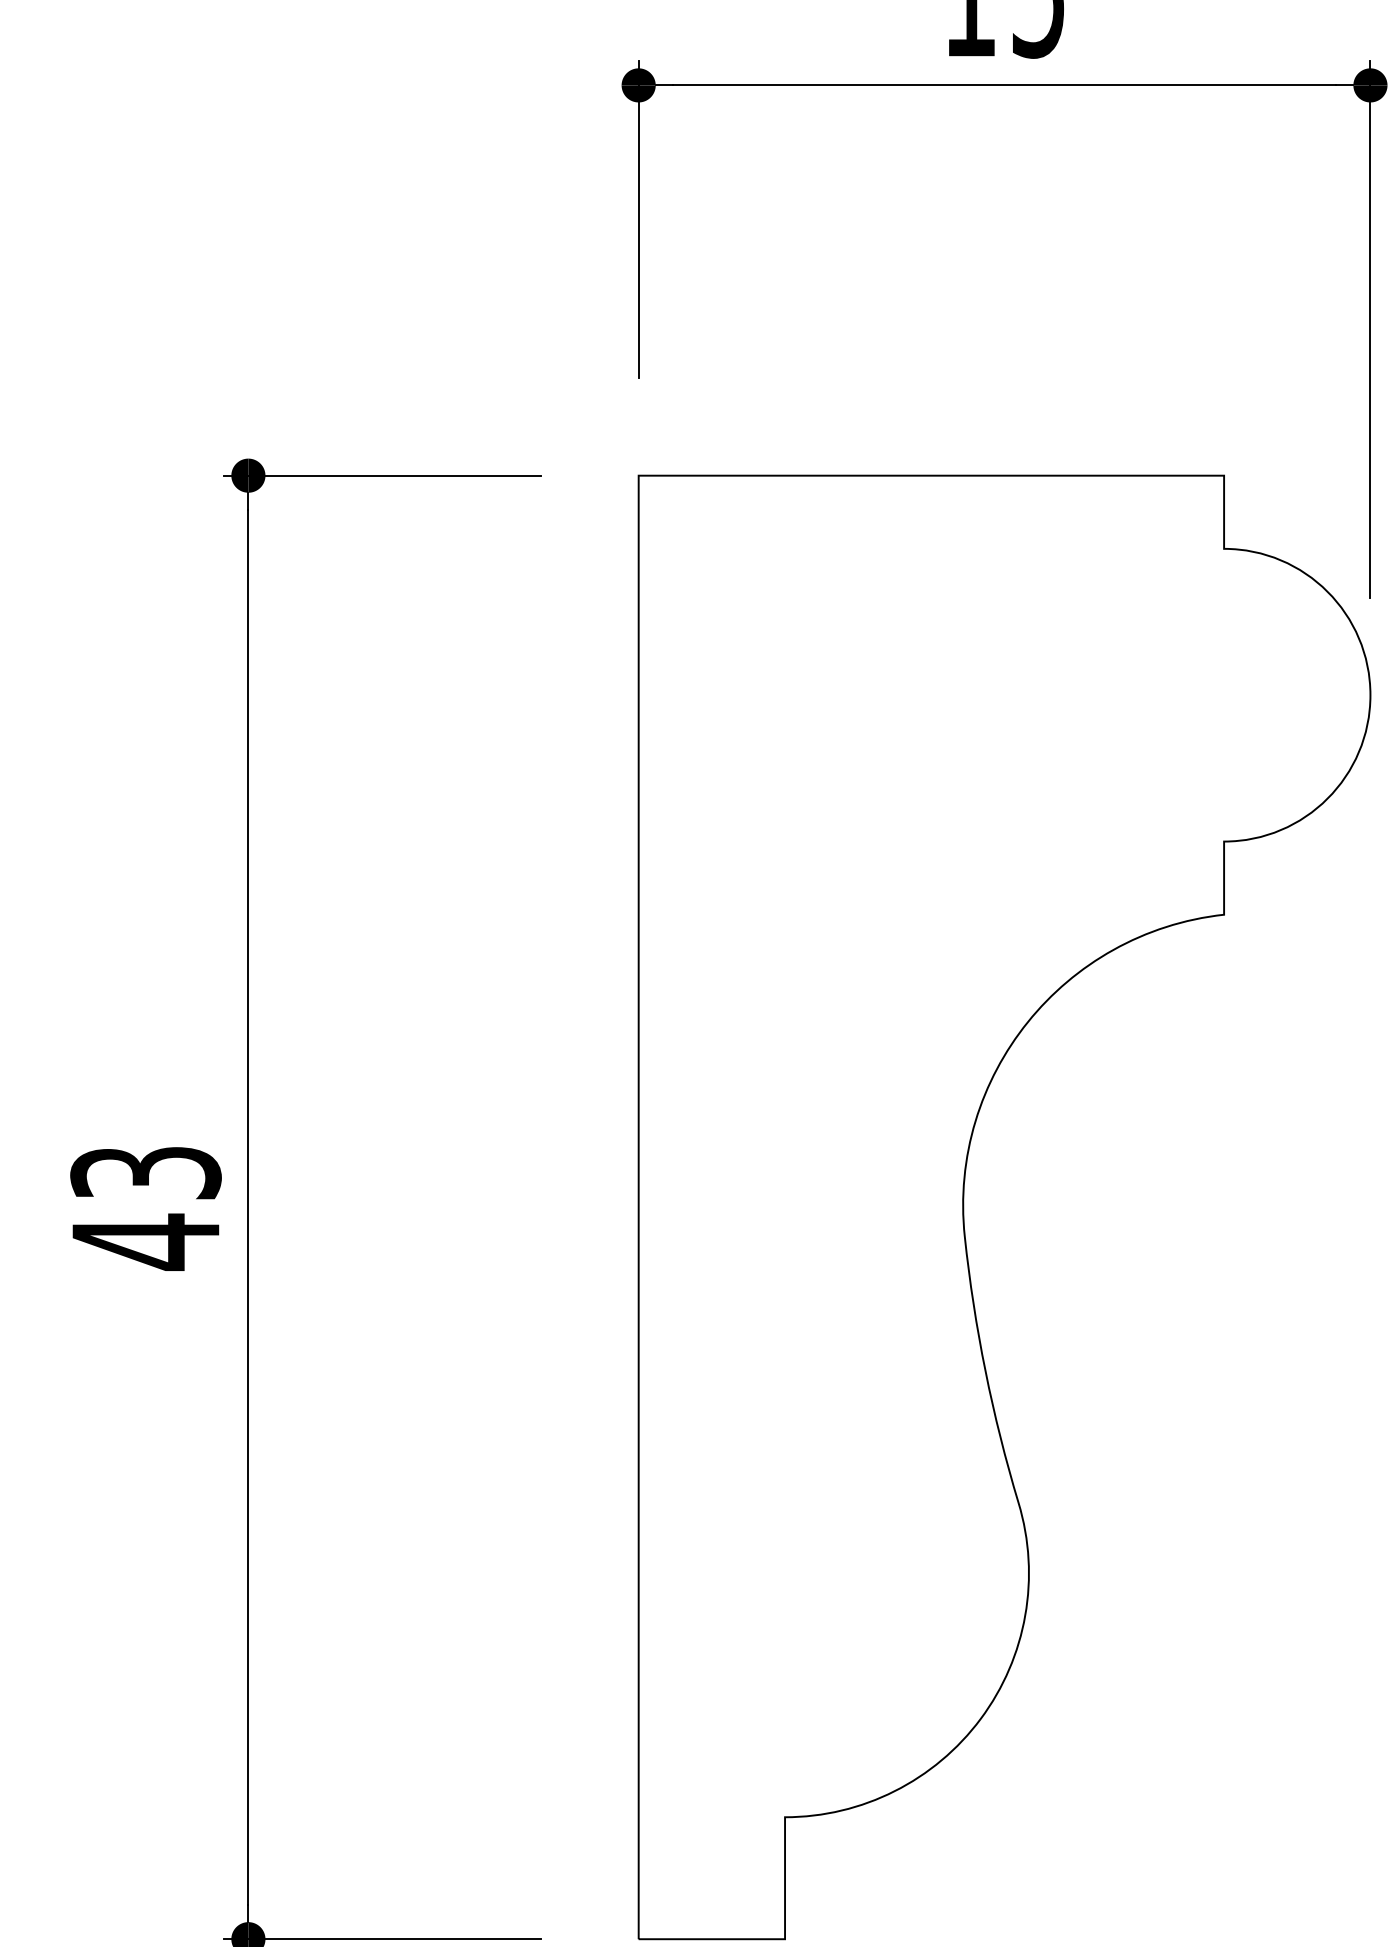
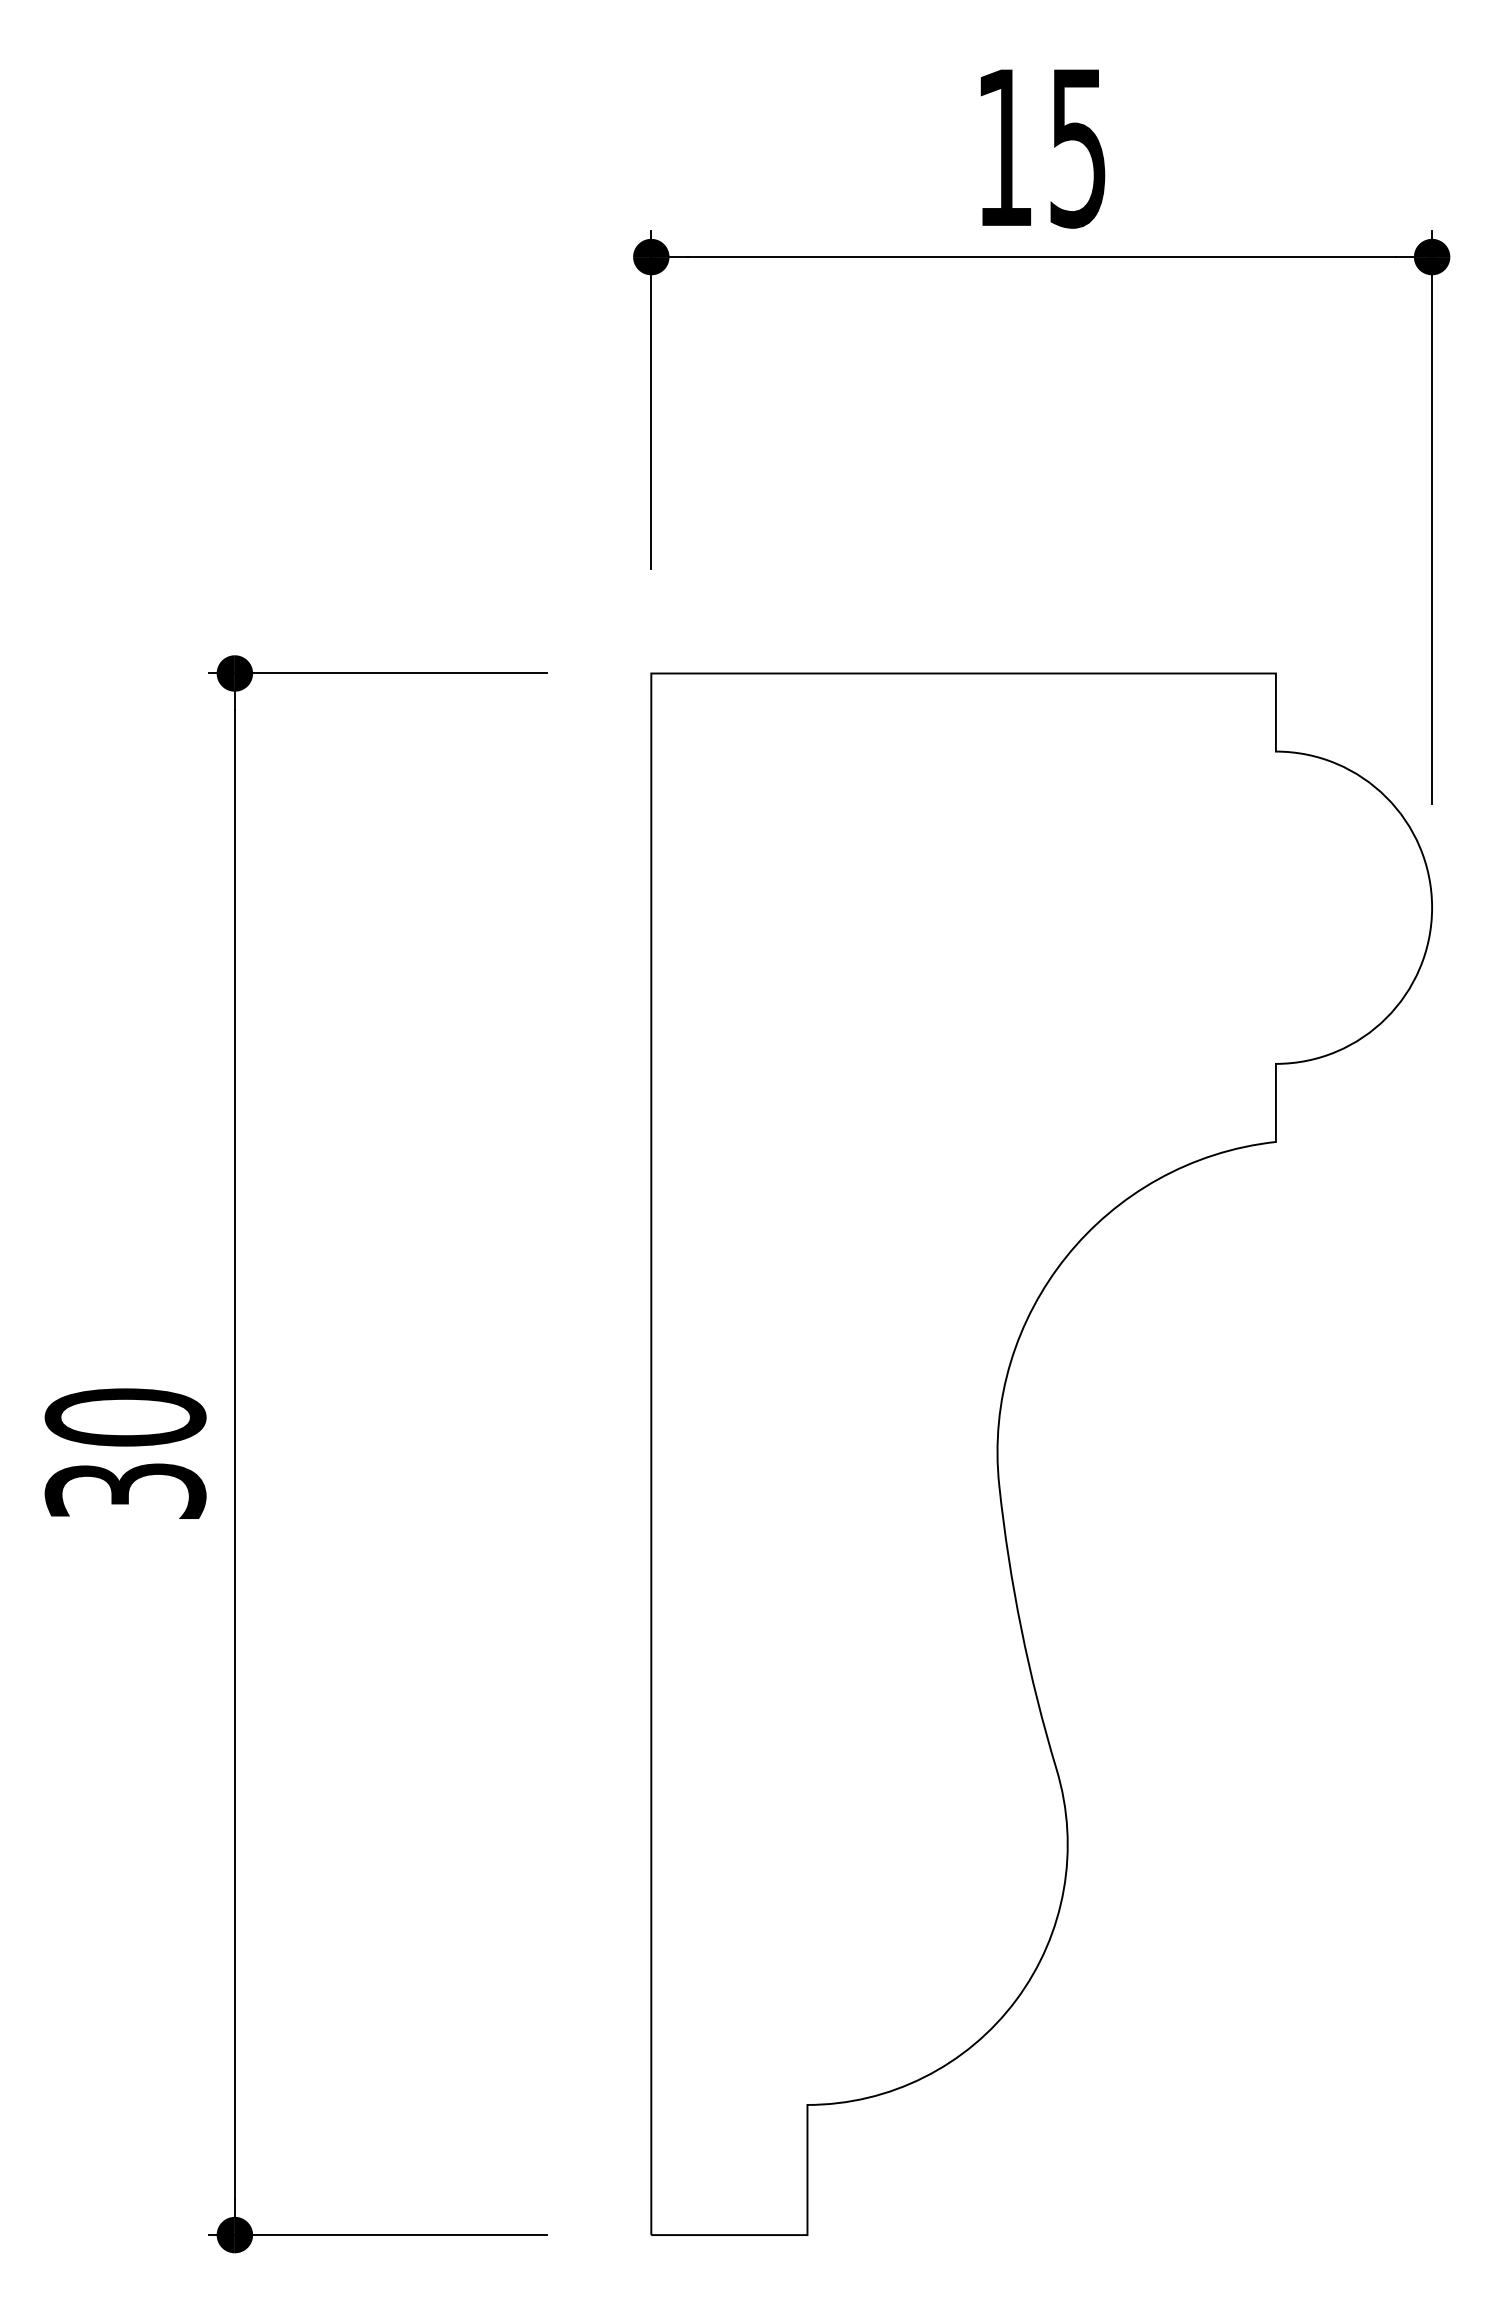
text: (145, 1208) -> (125, 1455), 43 -> 30

